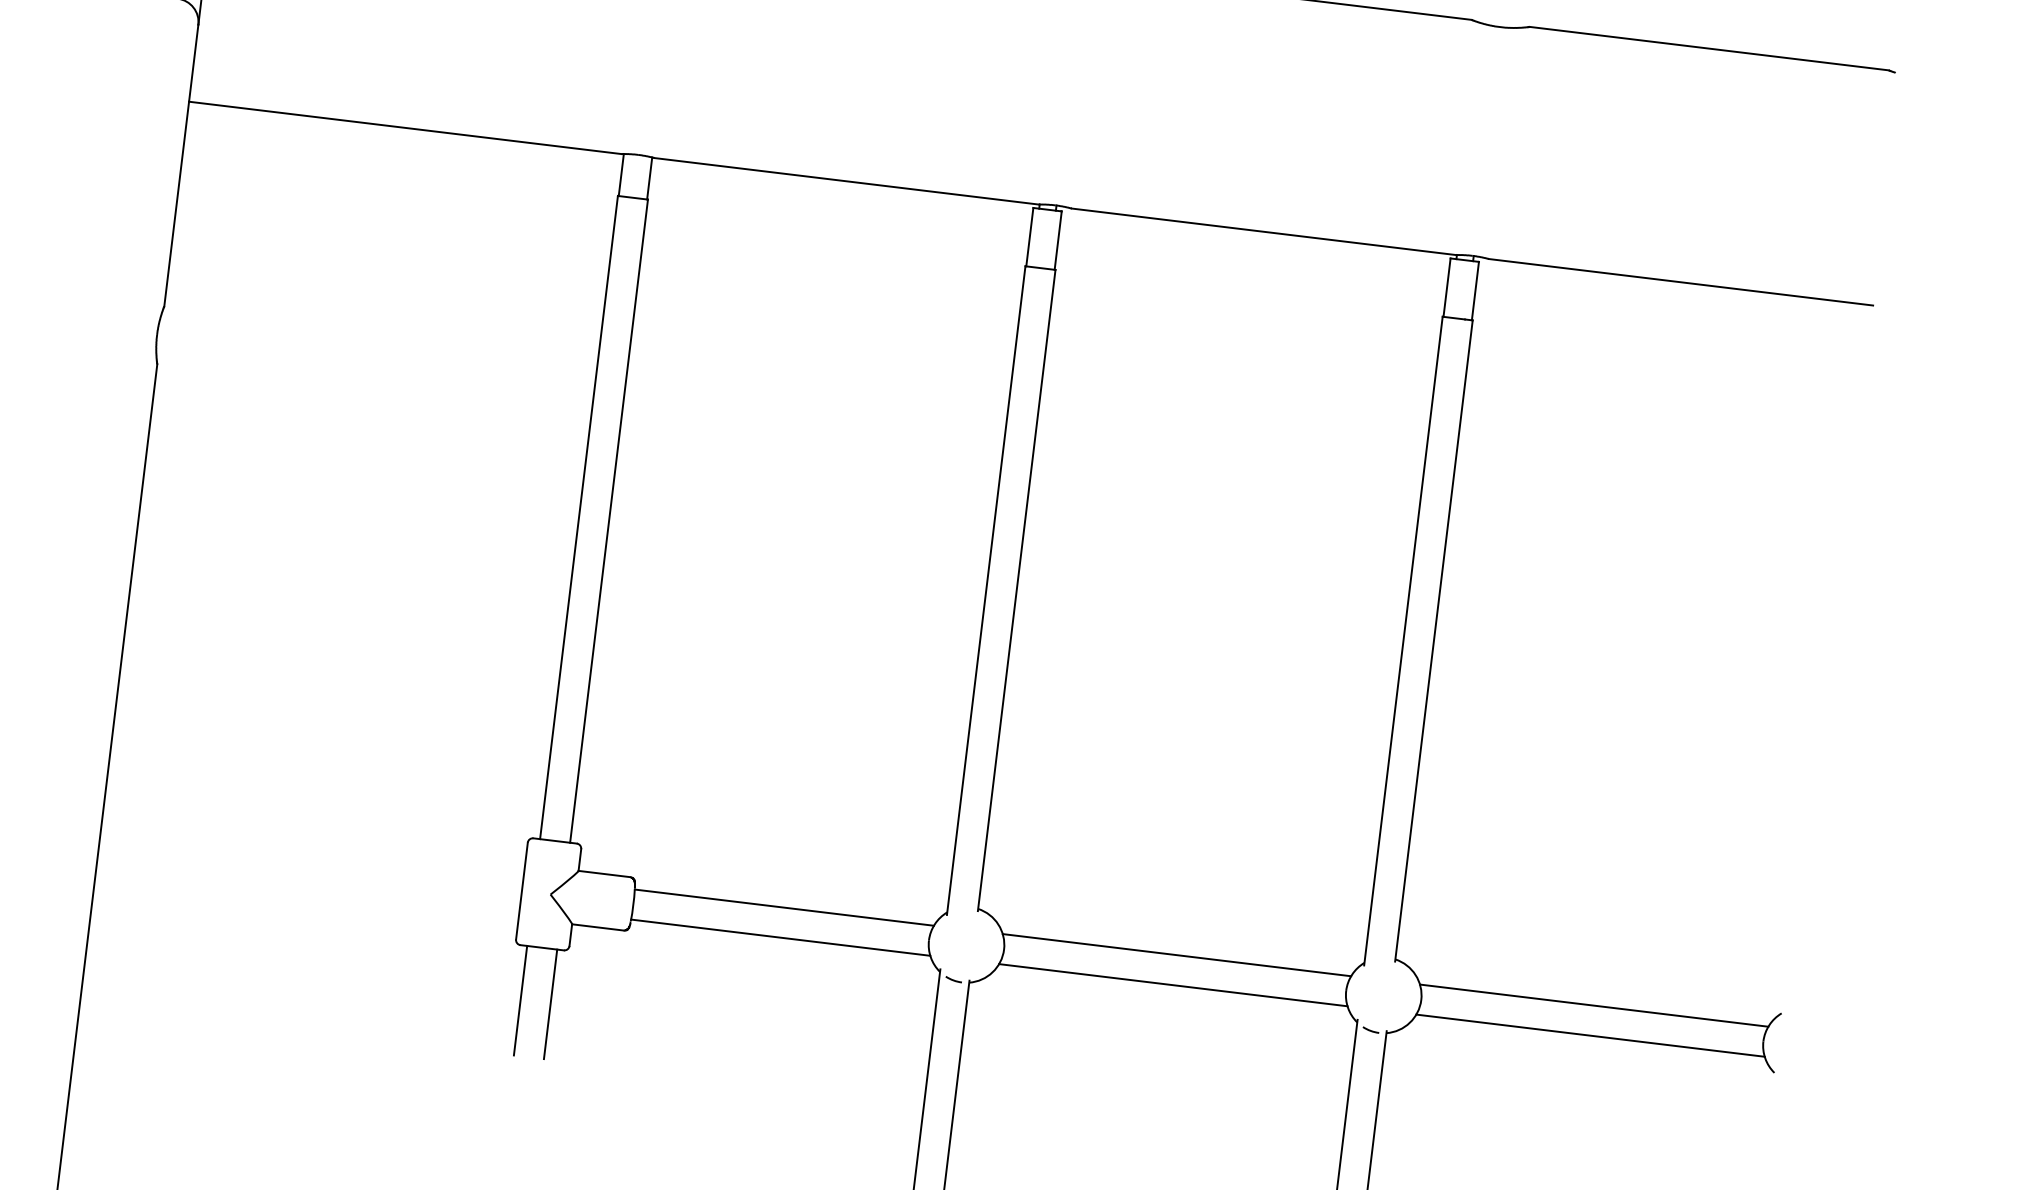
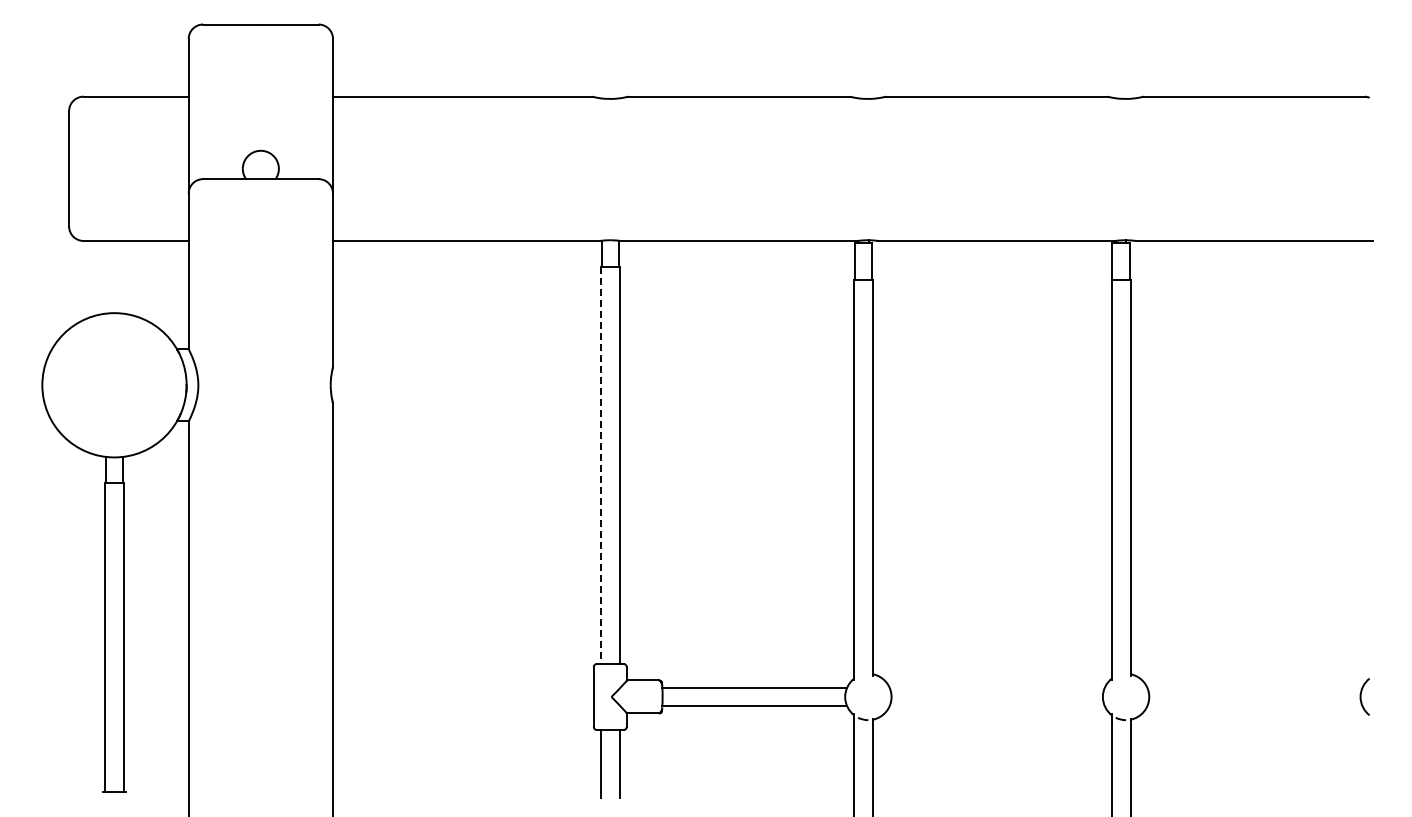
line: (579, 517) -> (601, 465), solid -> dashed
line: (1175, 954) -> (996, 687), removed
line: (1172, 985) -> (996, 706), removed
line: (1593, 1005) -> (1254, 687), removed
line: (1589, 1035) -> (1254, 706), removed

